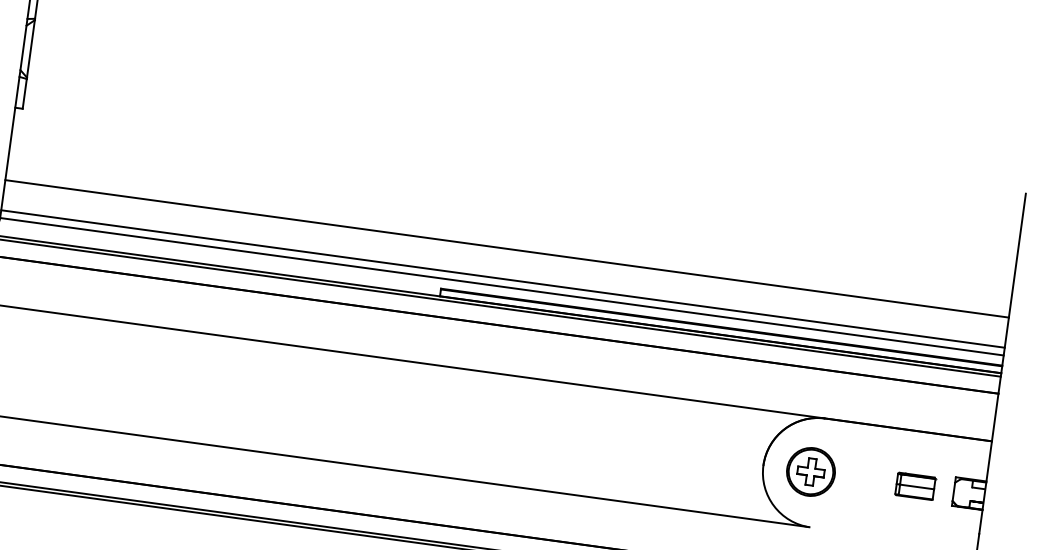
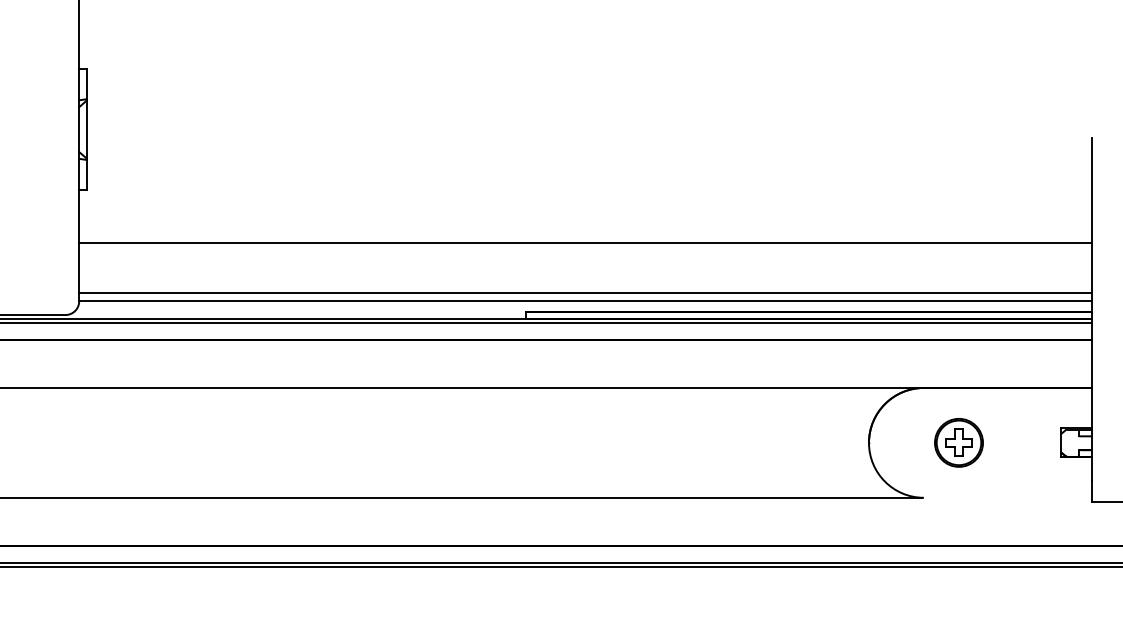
line: (506, 249) -> (585, 243), moved
part: (810, 471) -> (958, 442), moved
part: (915, 485) -> (1022, 442), removed

